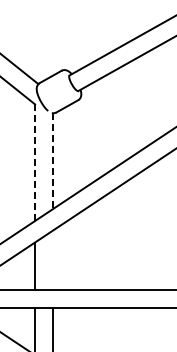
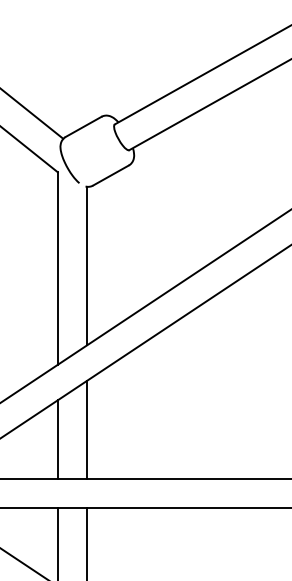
line: (52, 161) -> (86, 266), dashed -> solid
line: (35, 163) -> (58, 269), dashed -> solid
line: (52, 259) -> (86, 428), added

